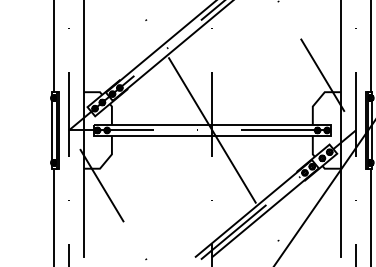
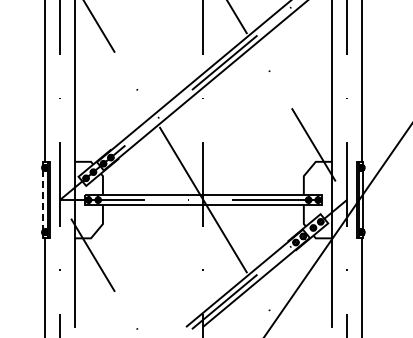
line: (52, 130) -> (43, 200), solid -> dashed

